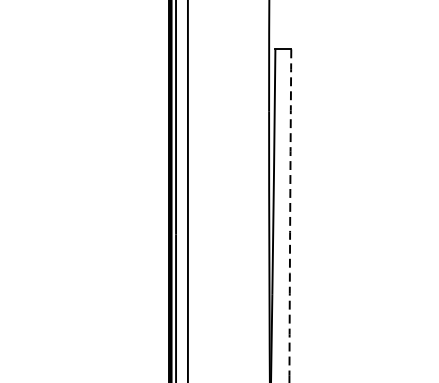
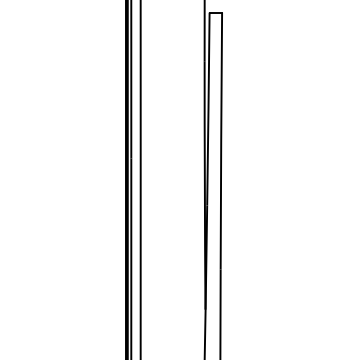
arc: (290, 212) -> (221, 141), dashed -> solid

